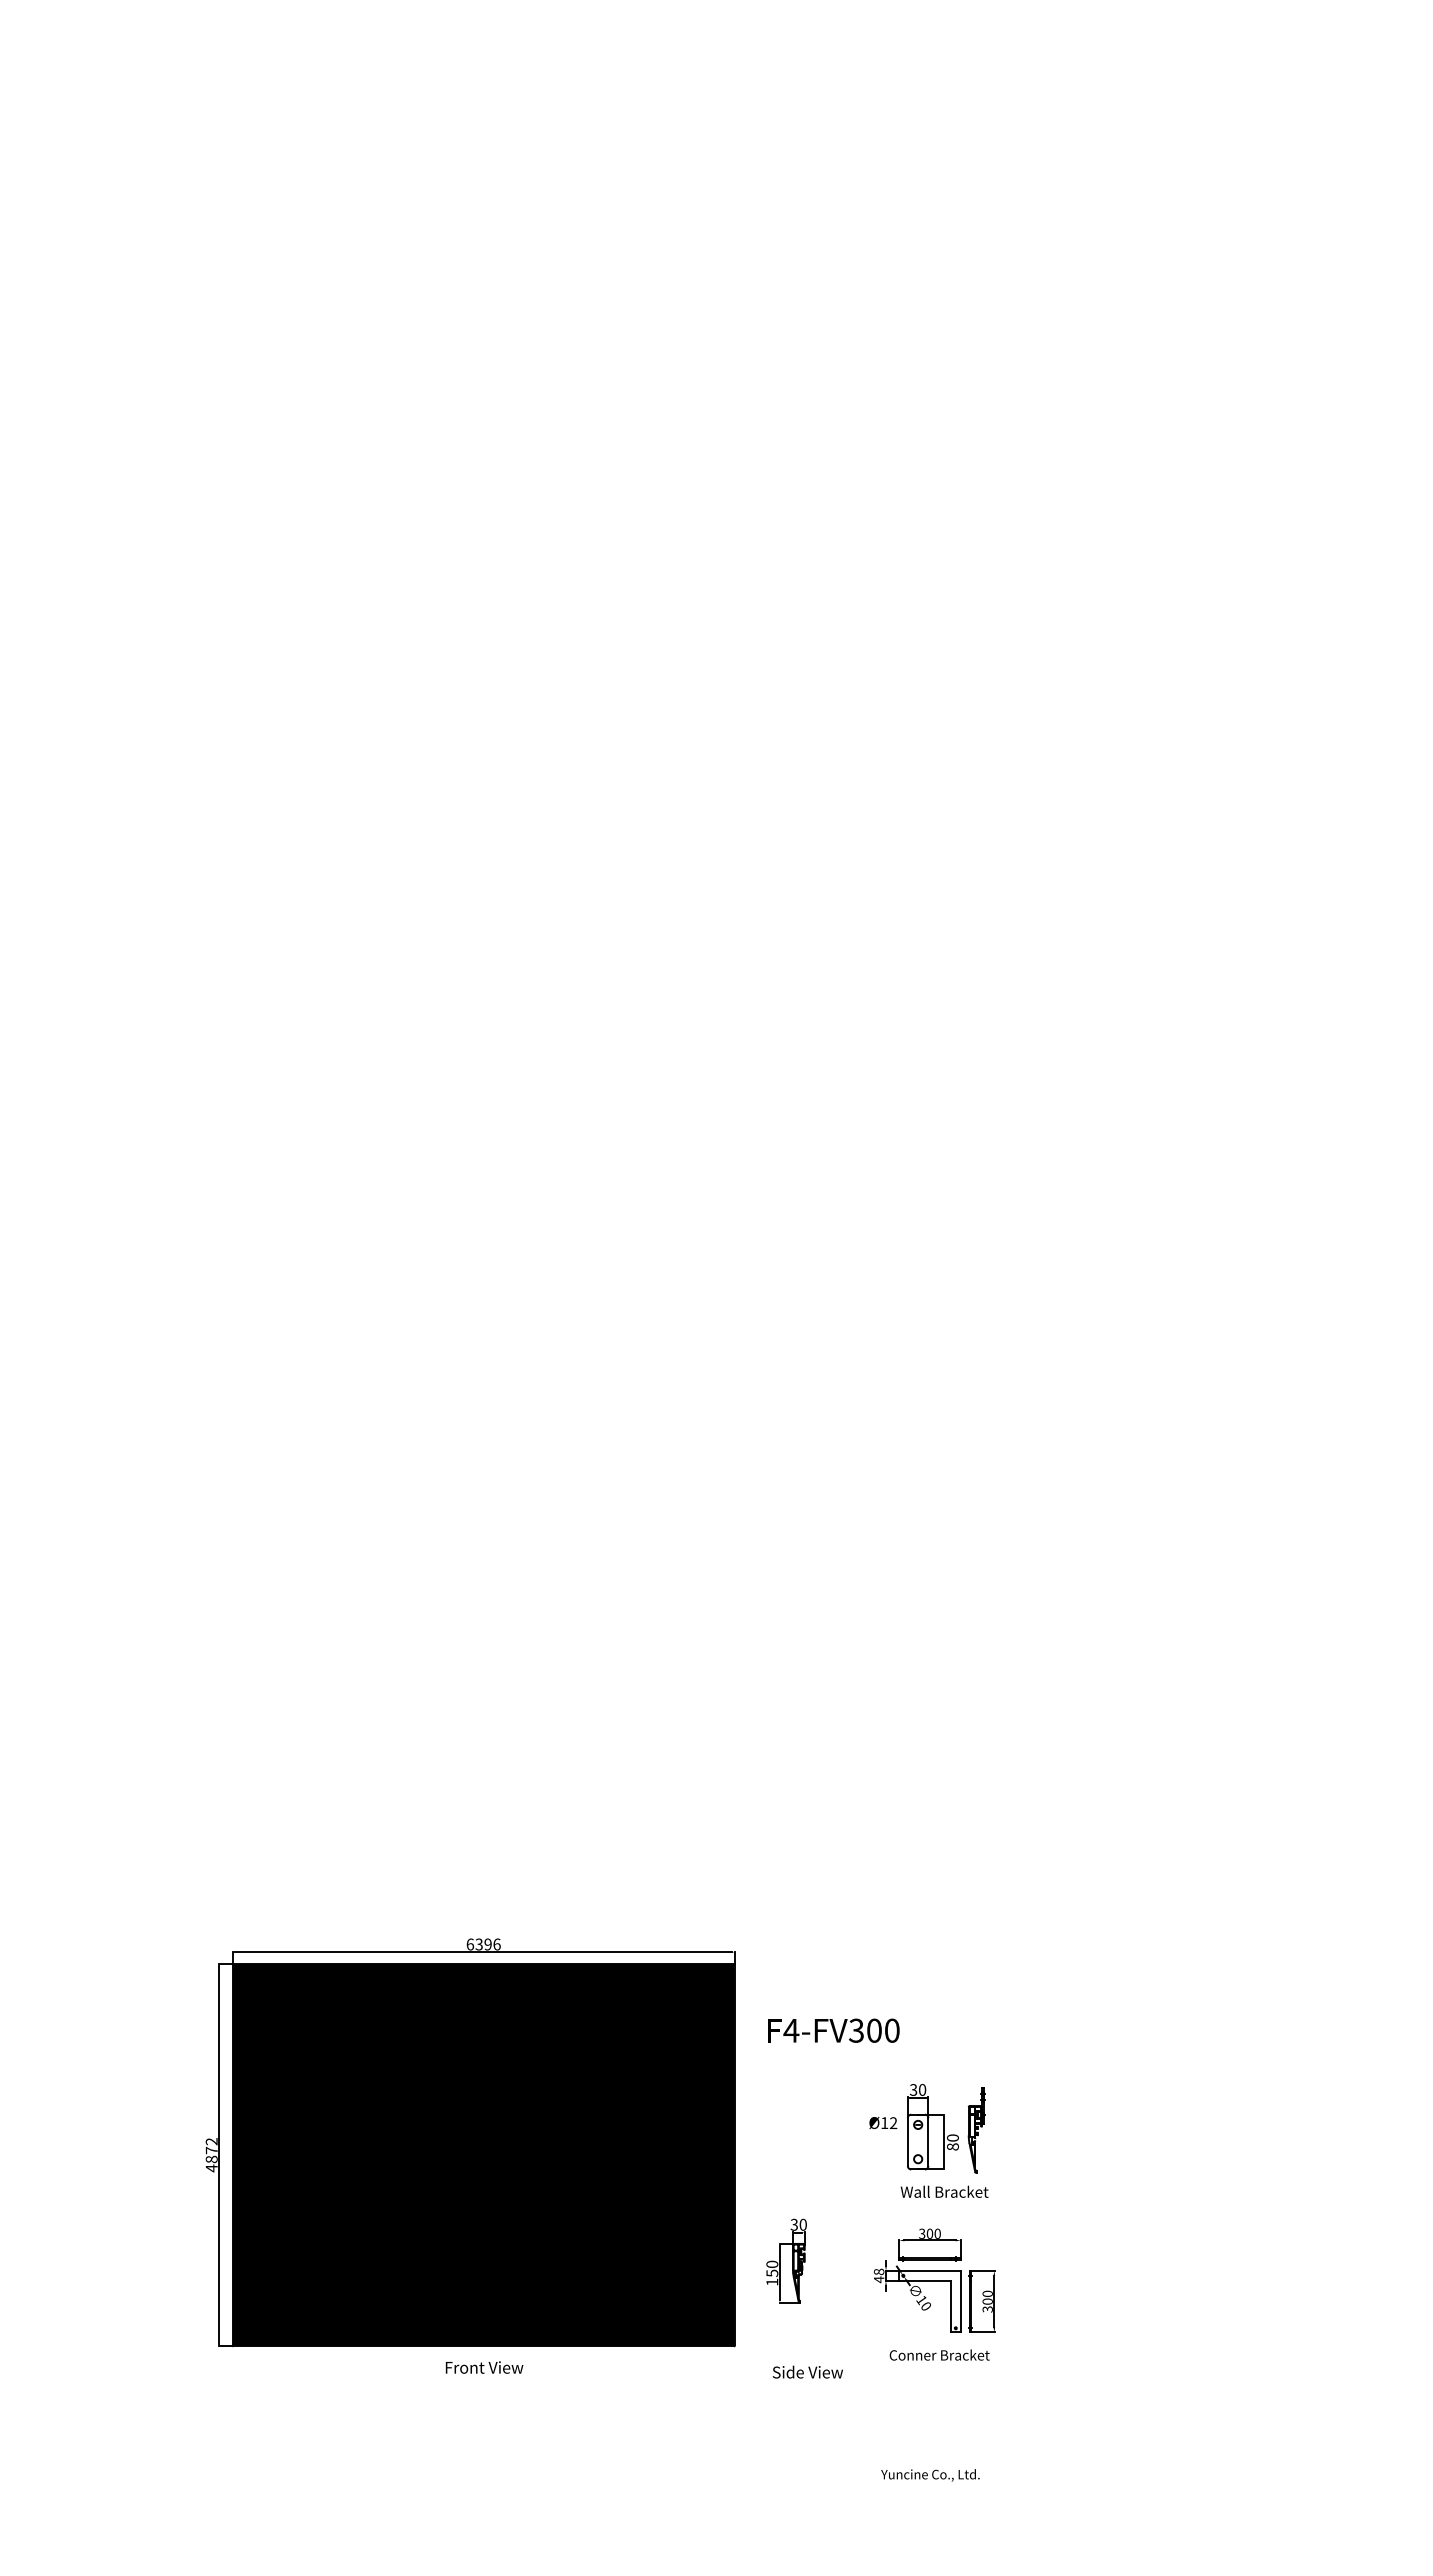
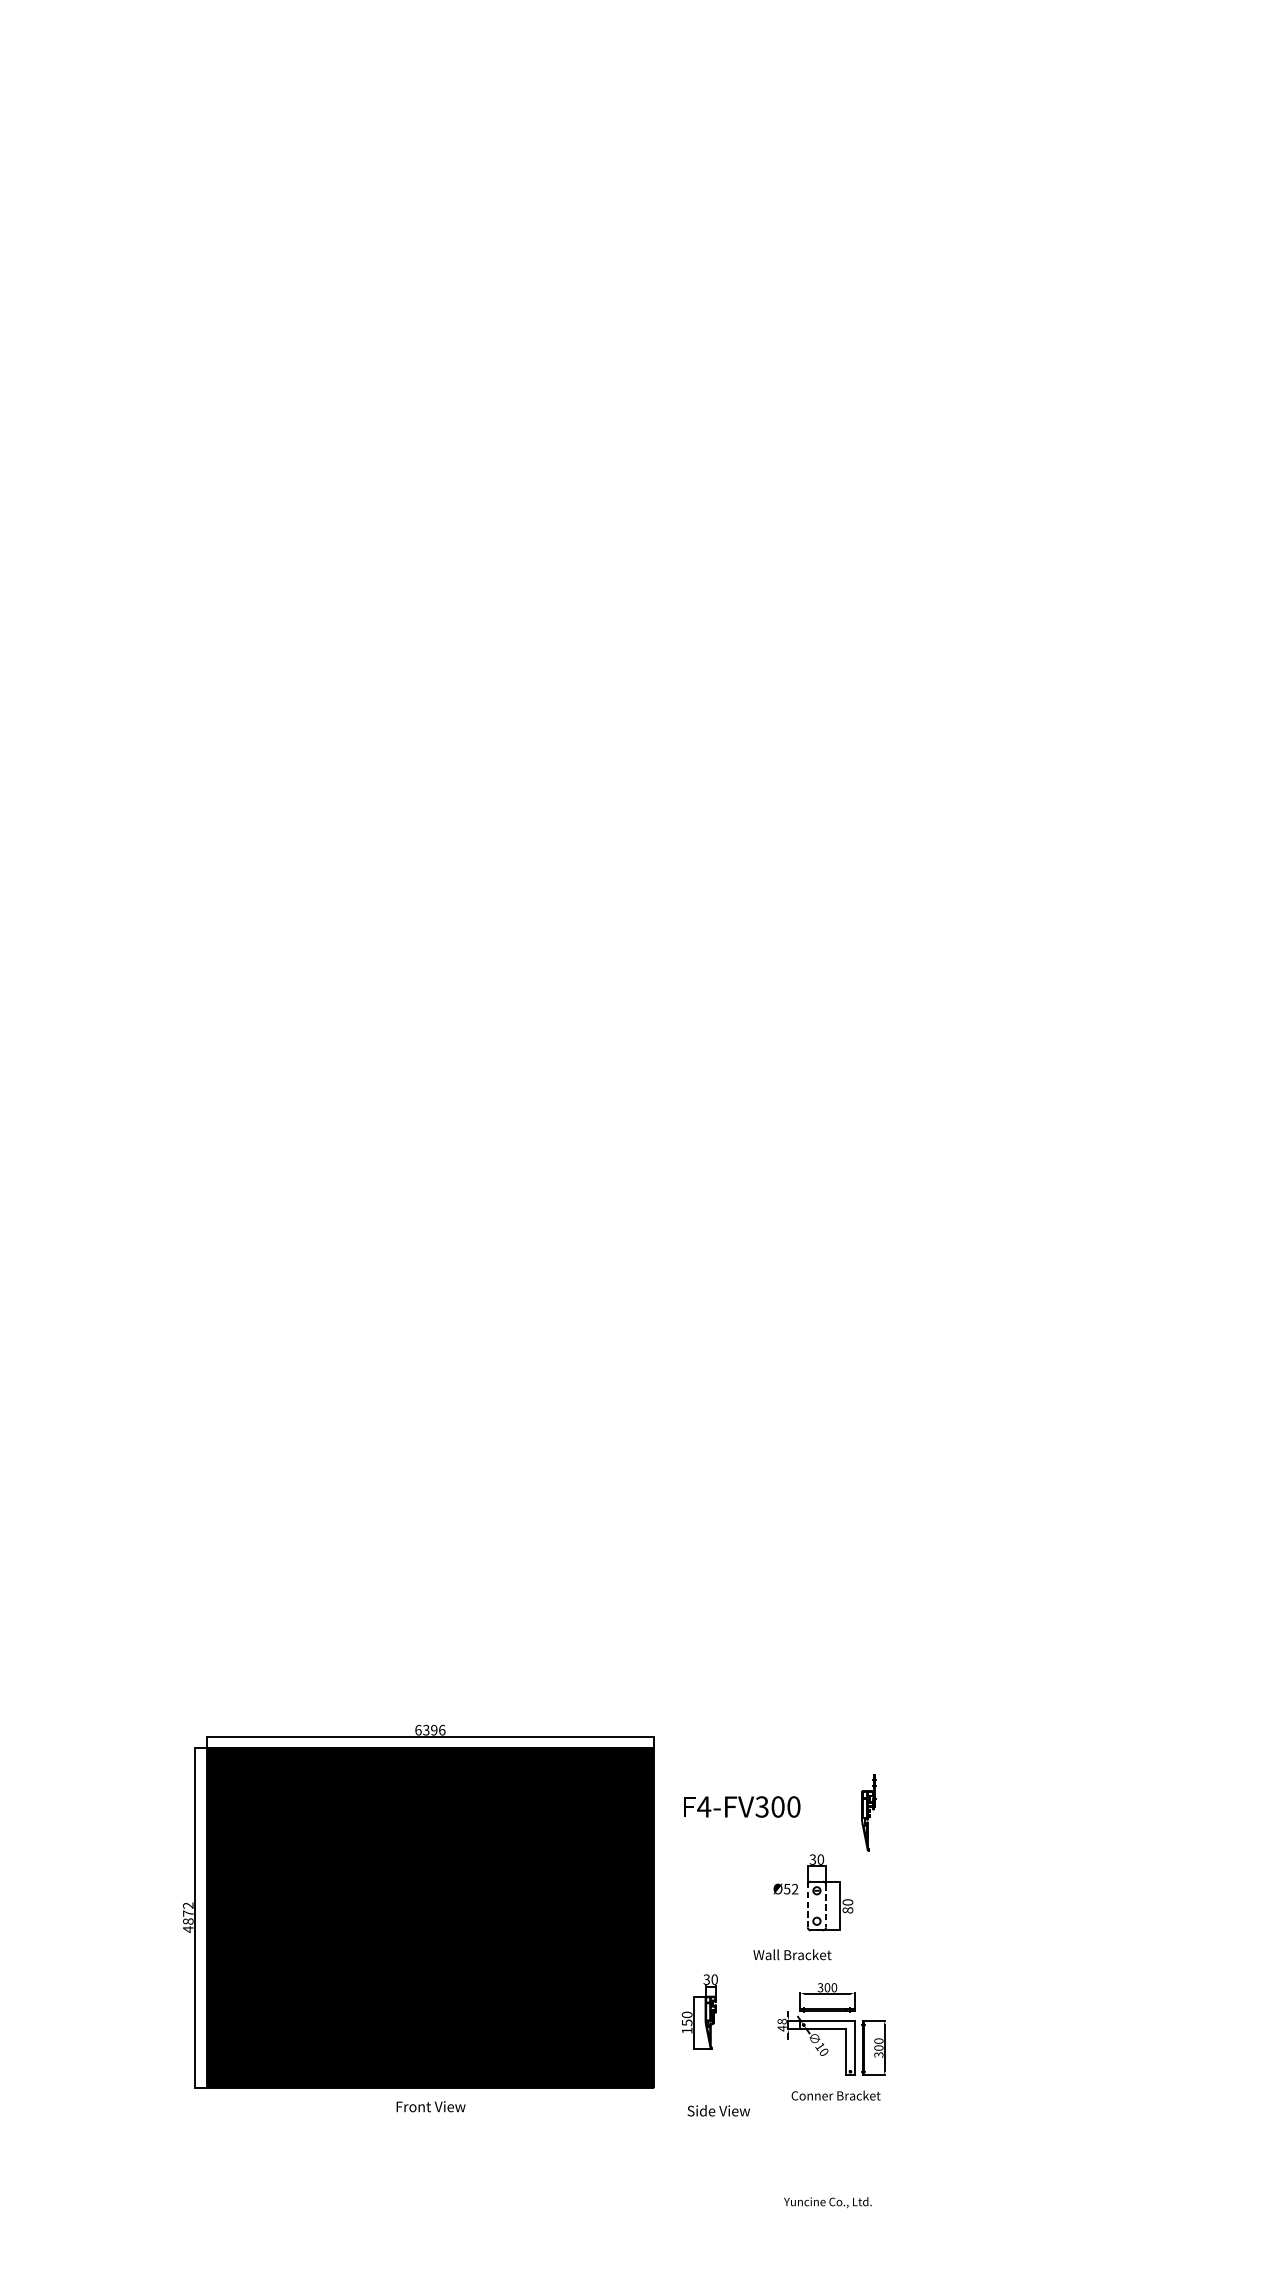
text: (884, 2123) -> (787, 1889), Ø12 -> Ø52
part: (976, 2130) -> (868, 1812), moved
line: (907, 2142) -> (807, 1906), solid -> dashed
line: (928, 2142) -> (826, 1906), solid -> dashed
text: (944, 2191) -> (792, 1954), moved

